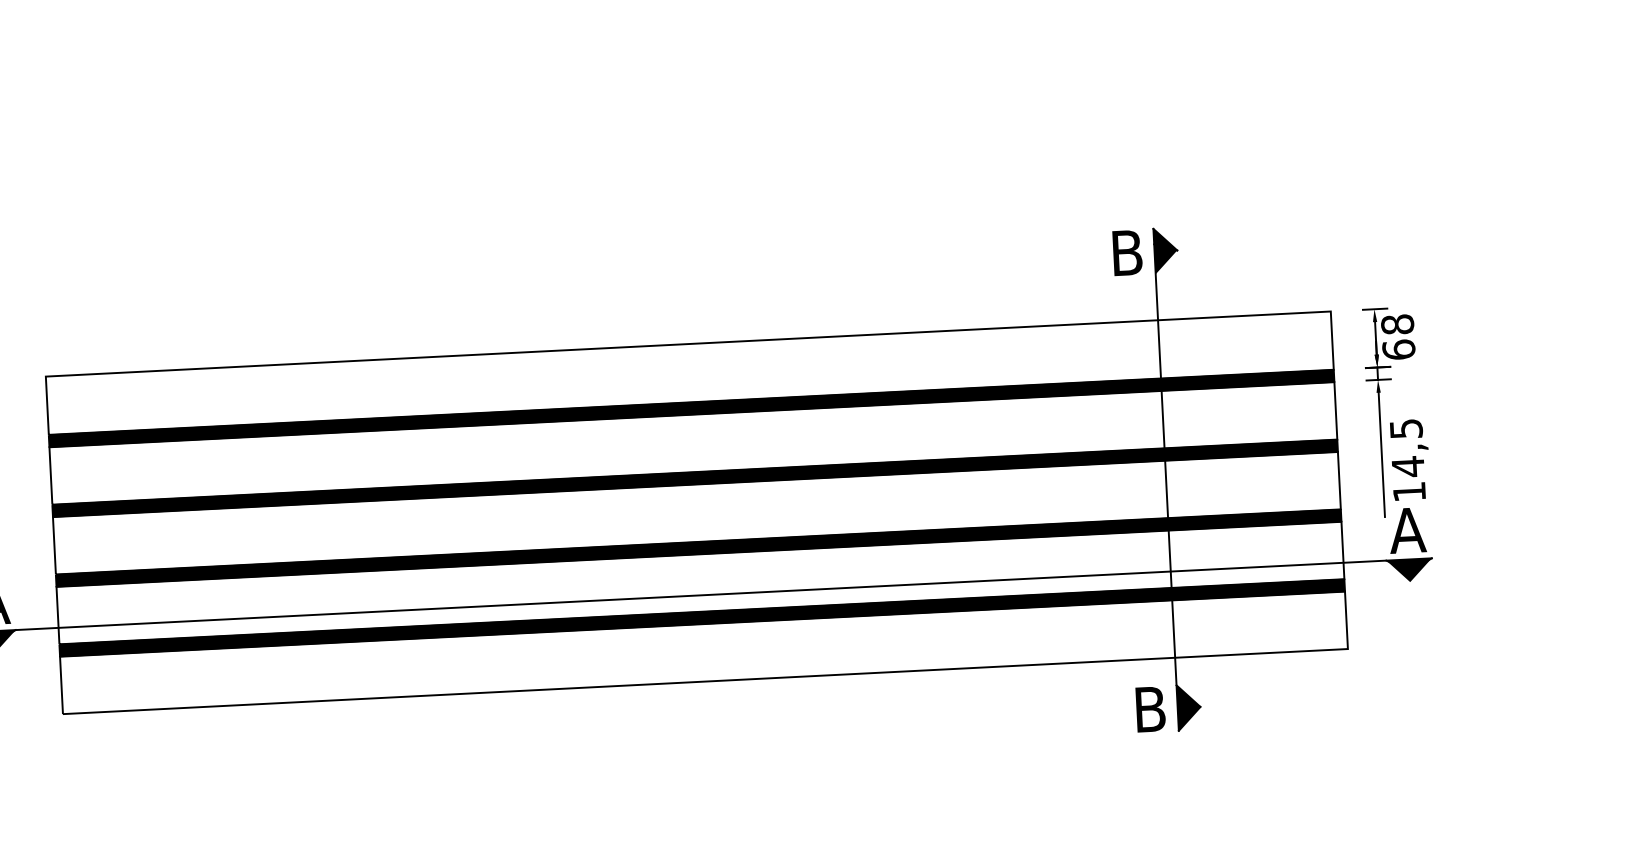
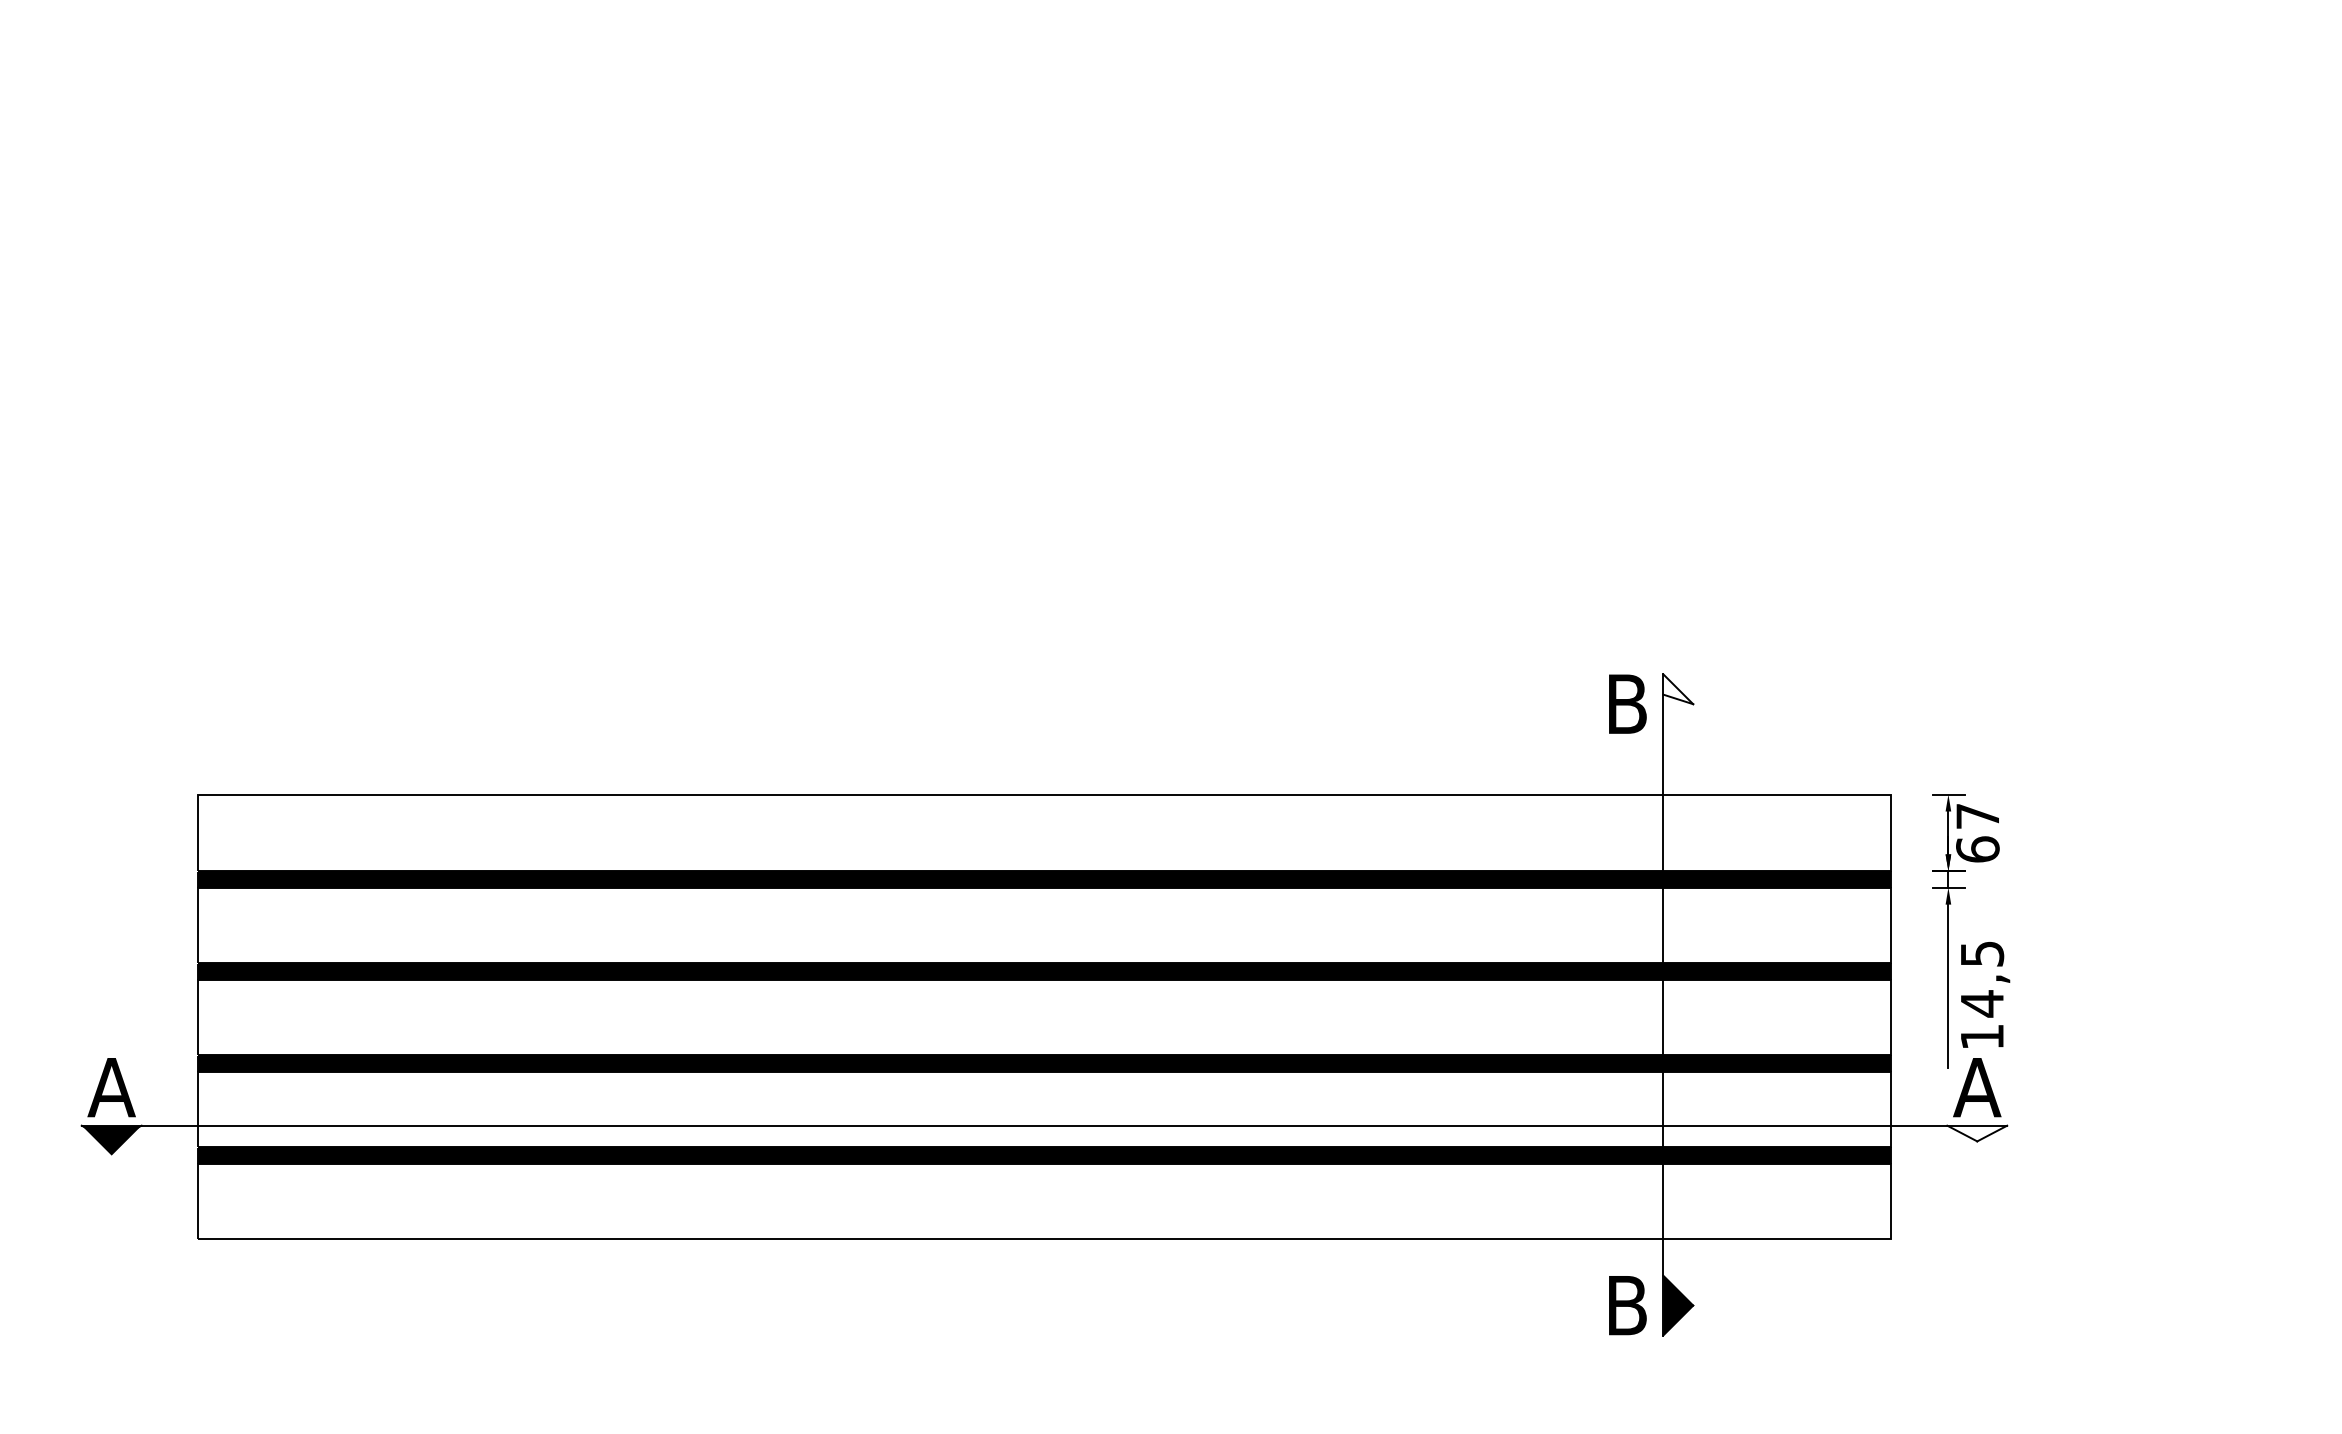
fill: (1166, 251) -> (1678, 704), removed
text: (1397, 324) -> (1977, 816), 68 -> 67
fill: (1409, 570) -> (1977, 1140), removed

